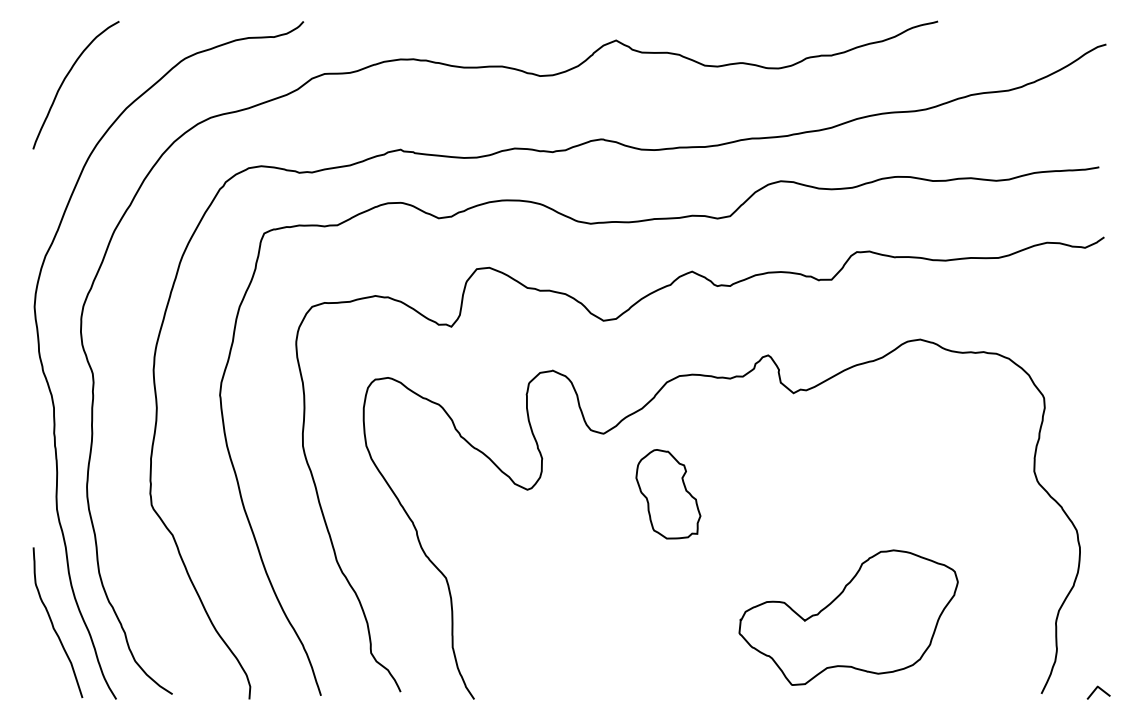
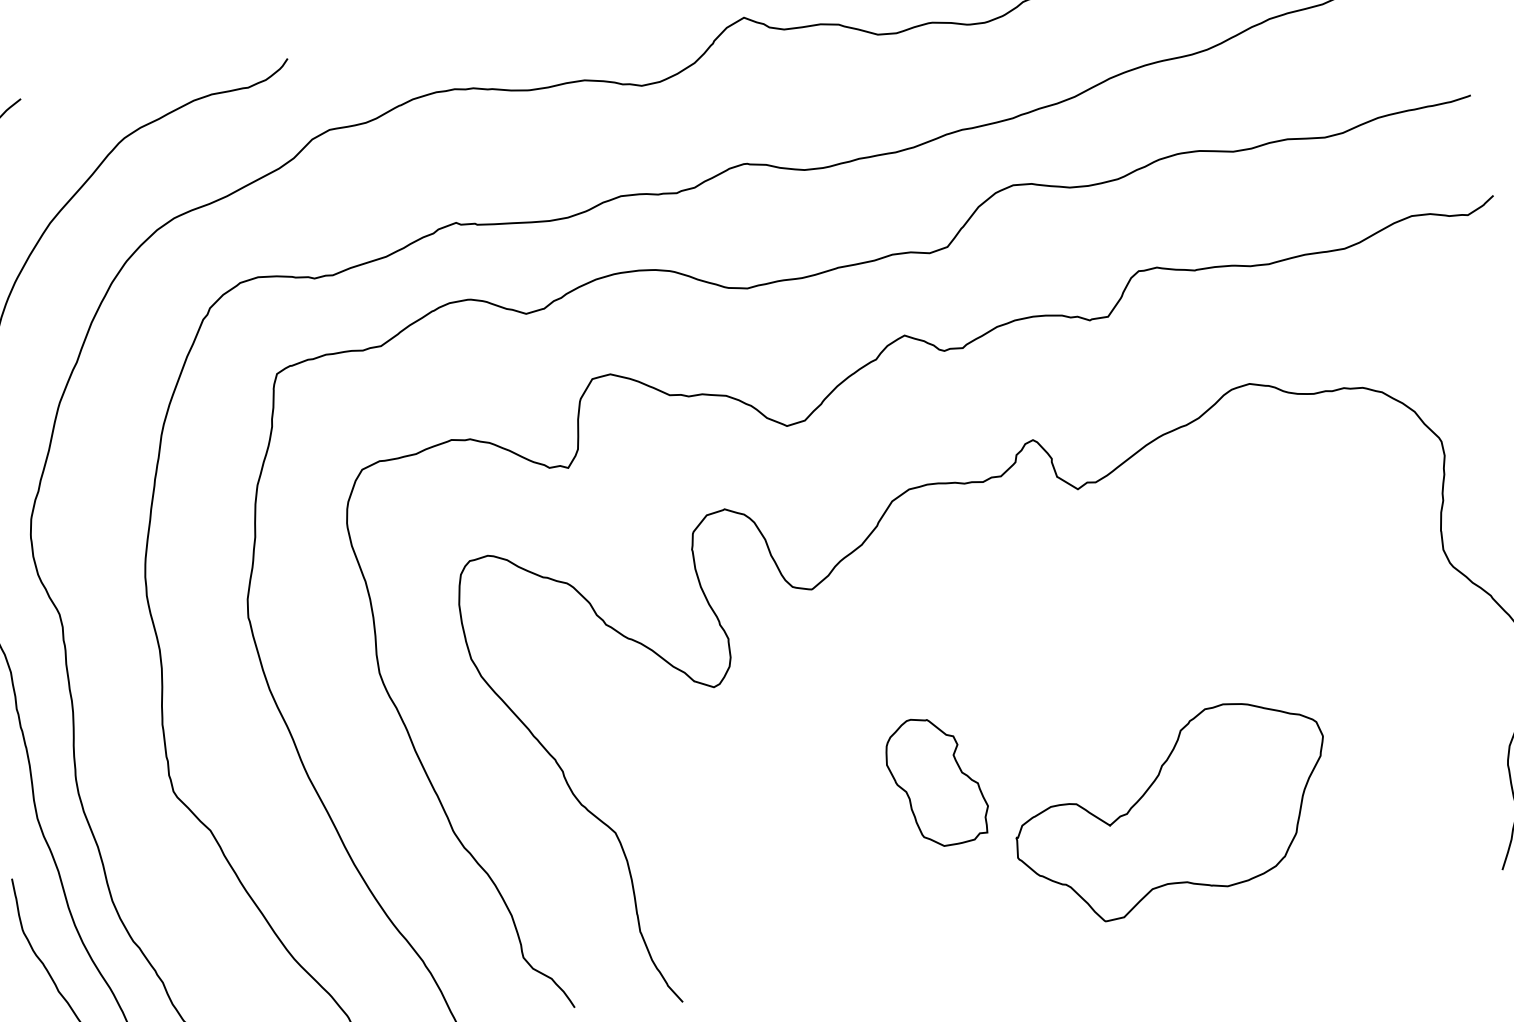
part: (668, 494) -> (937, 781), moved
part: (848, 617) -> (1172, 811), moved

